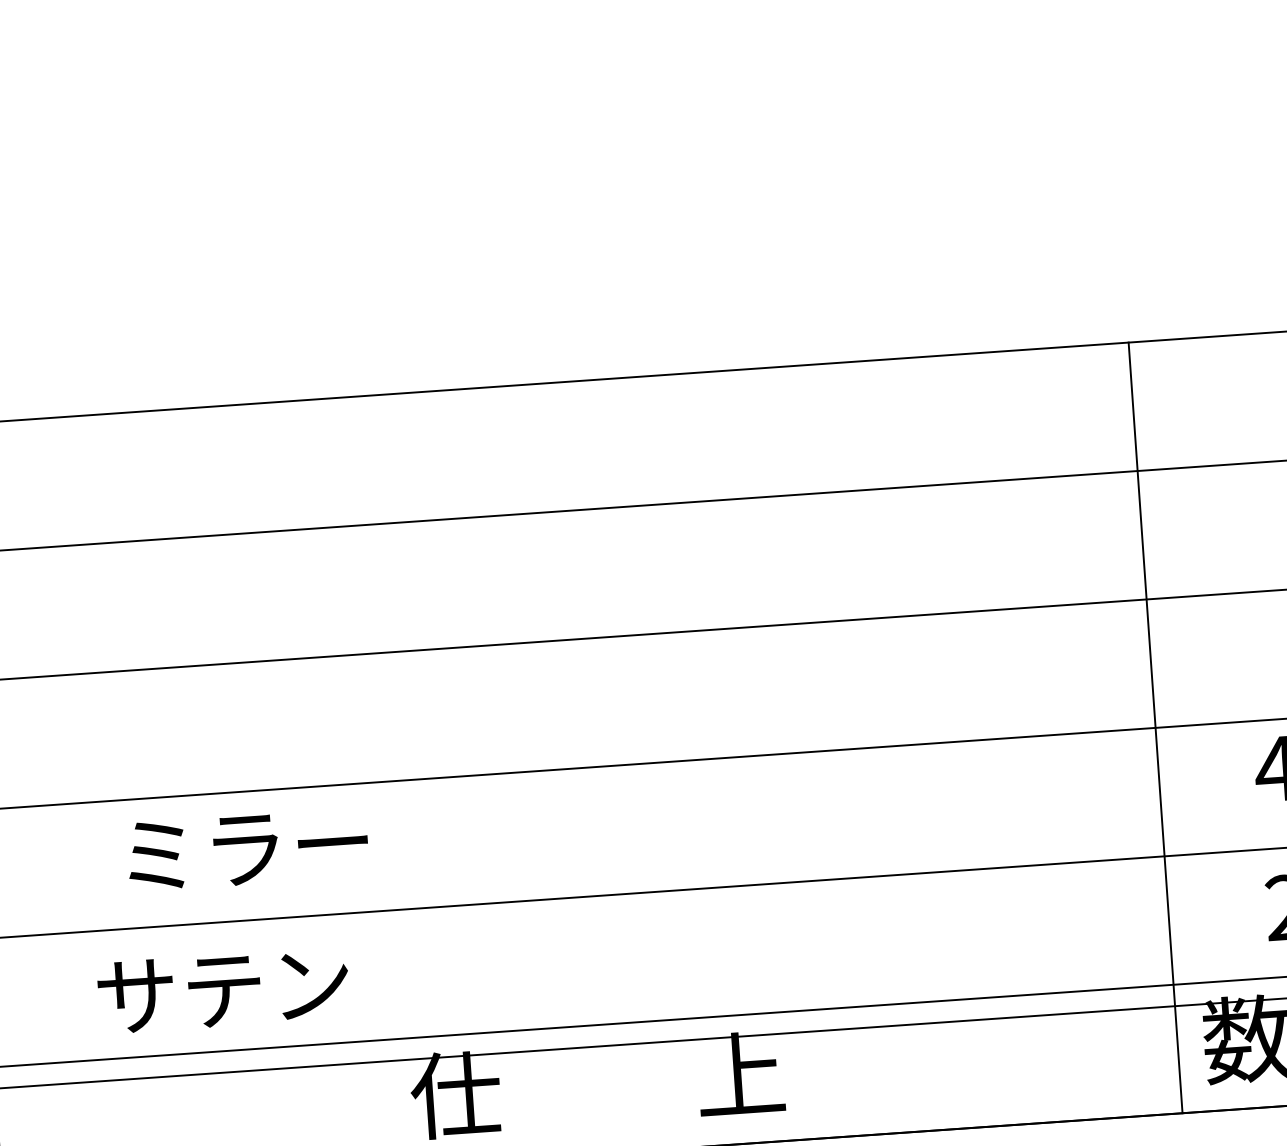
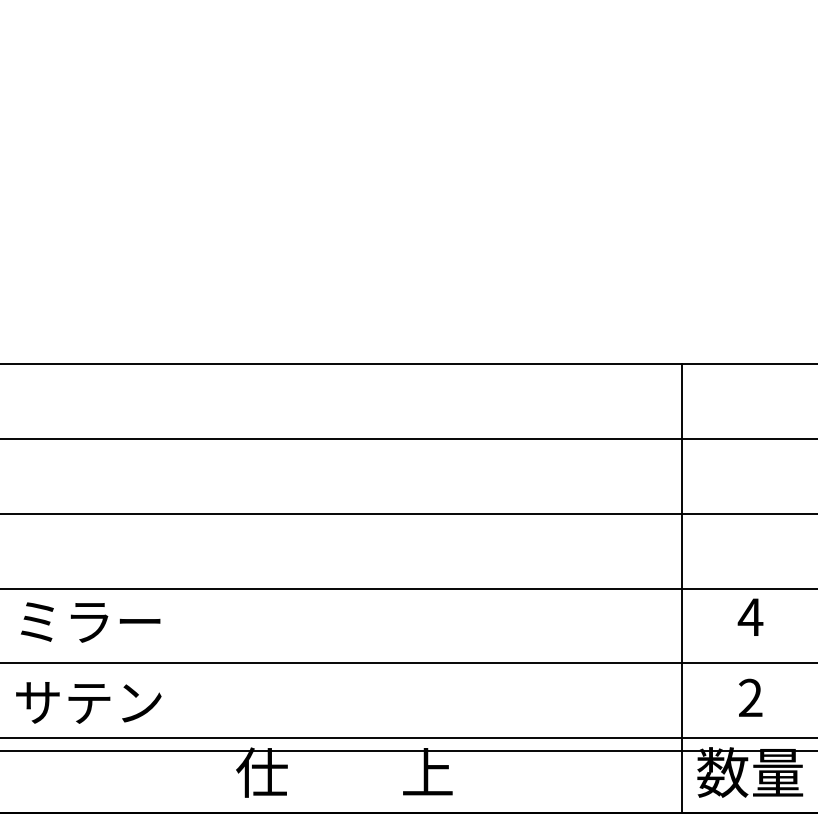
text: (247, 849) -> (90, 622), moved
text: (223, 989) -> (88, 702), moved

